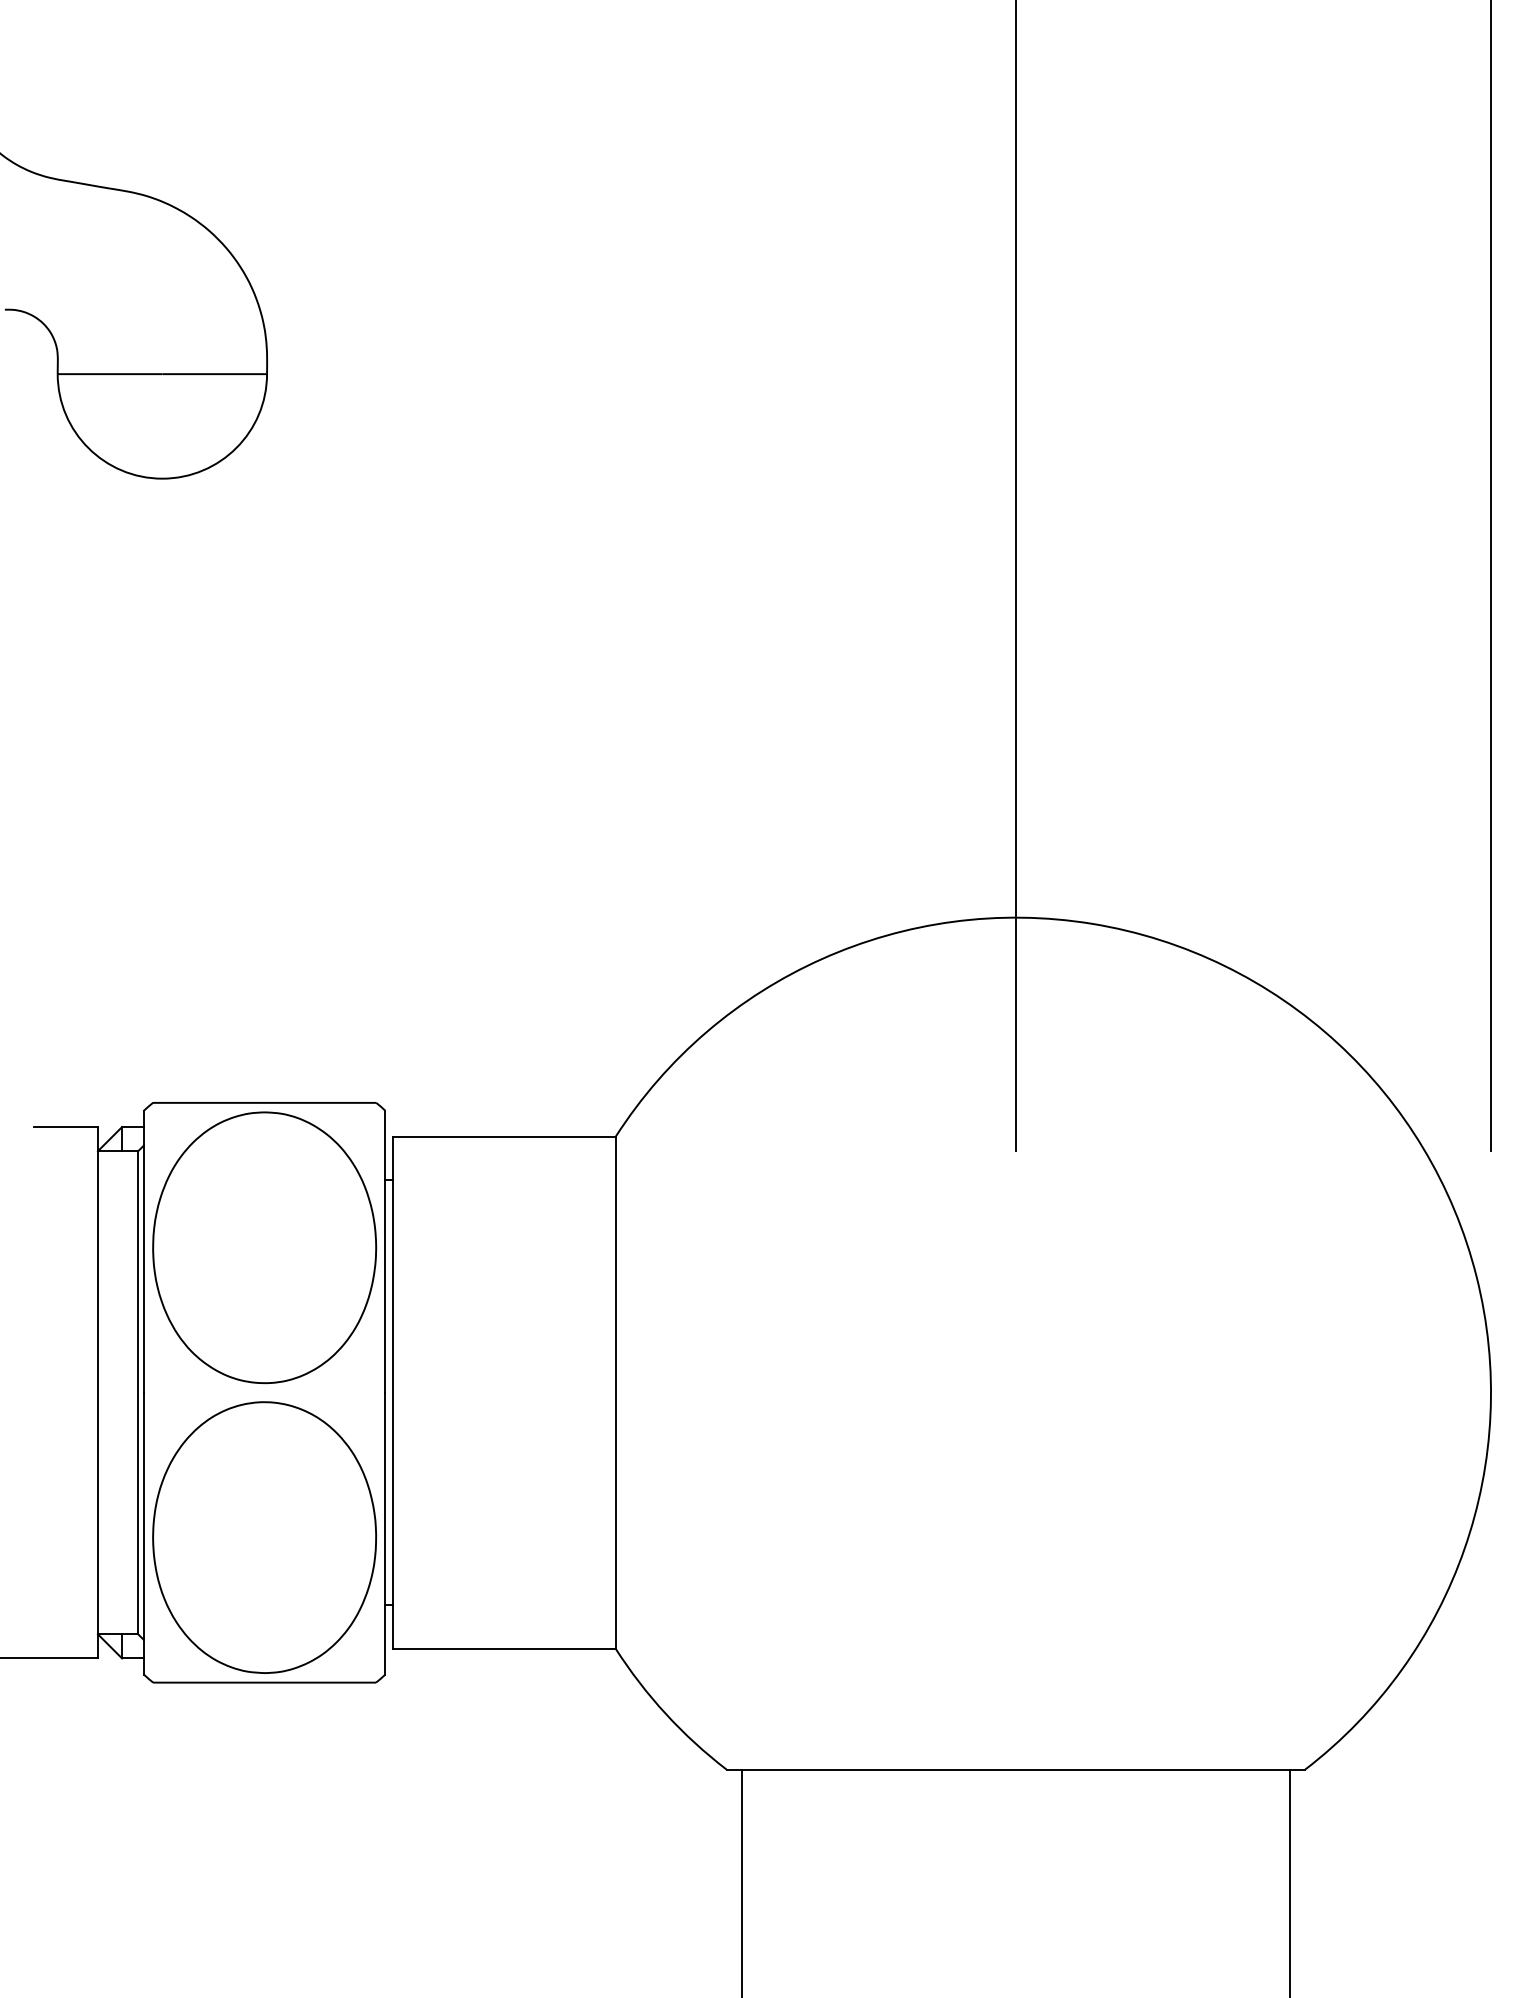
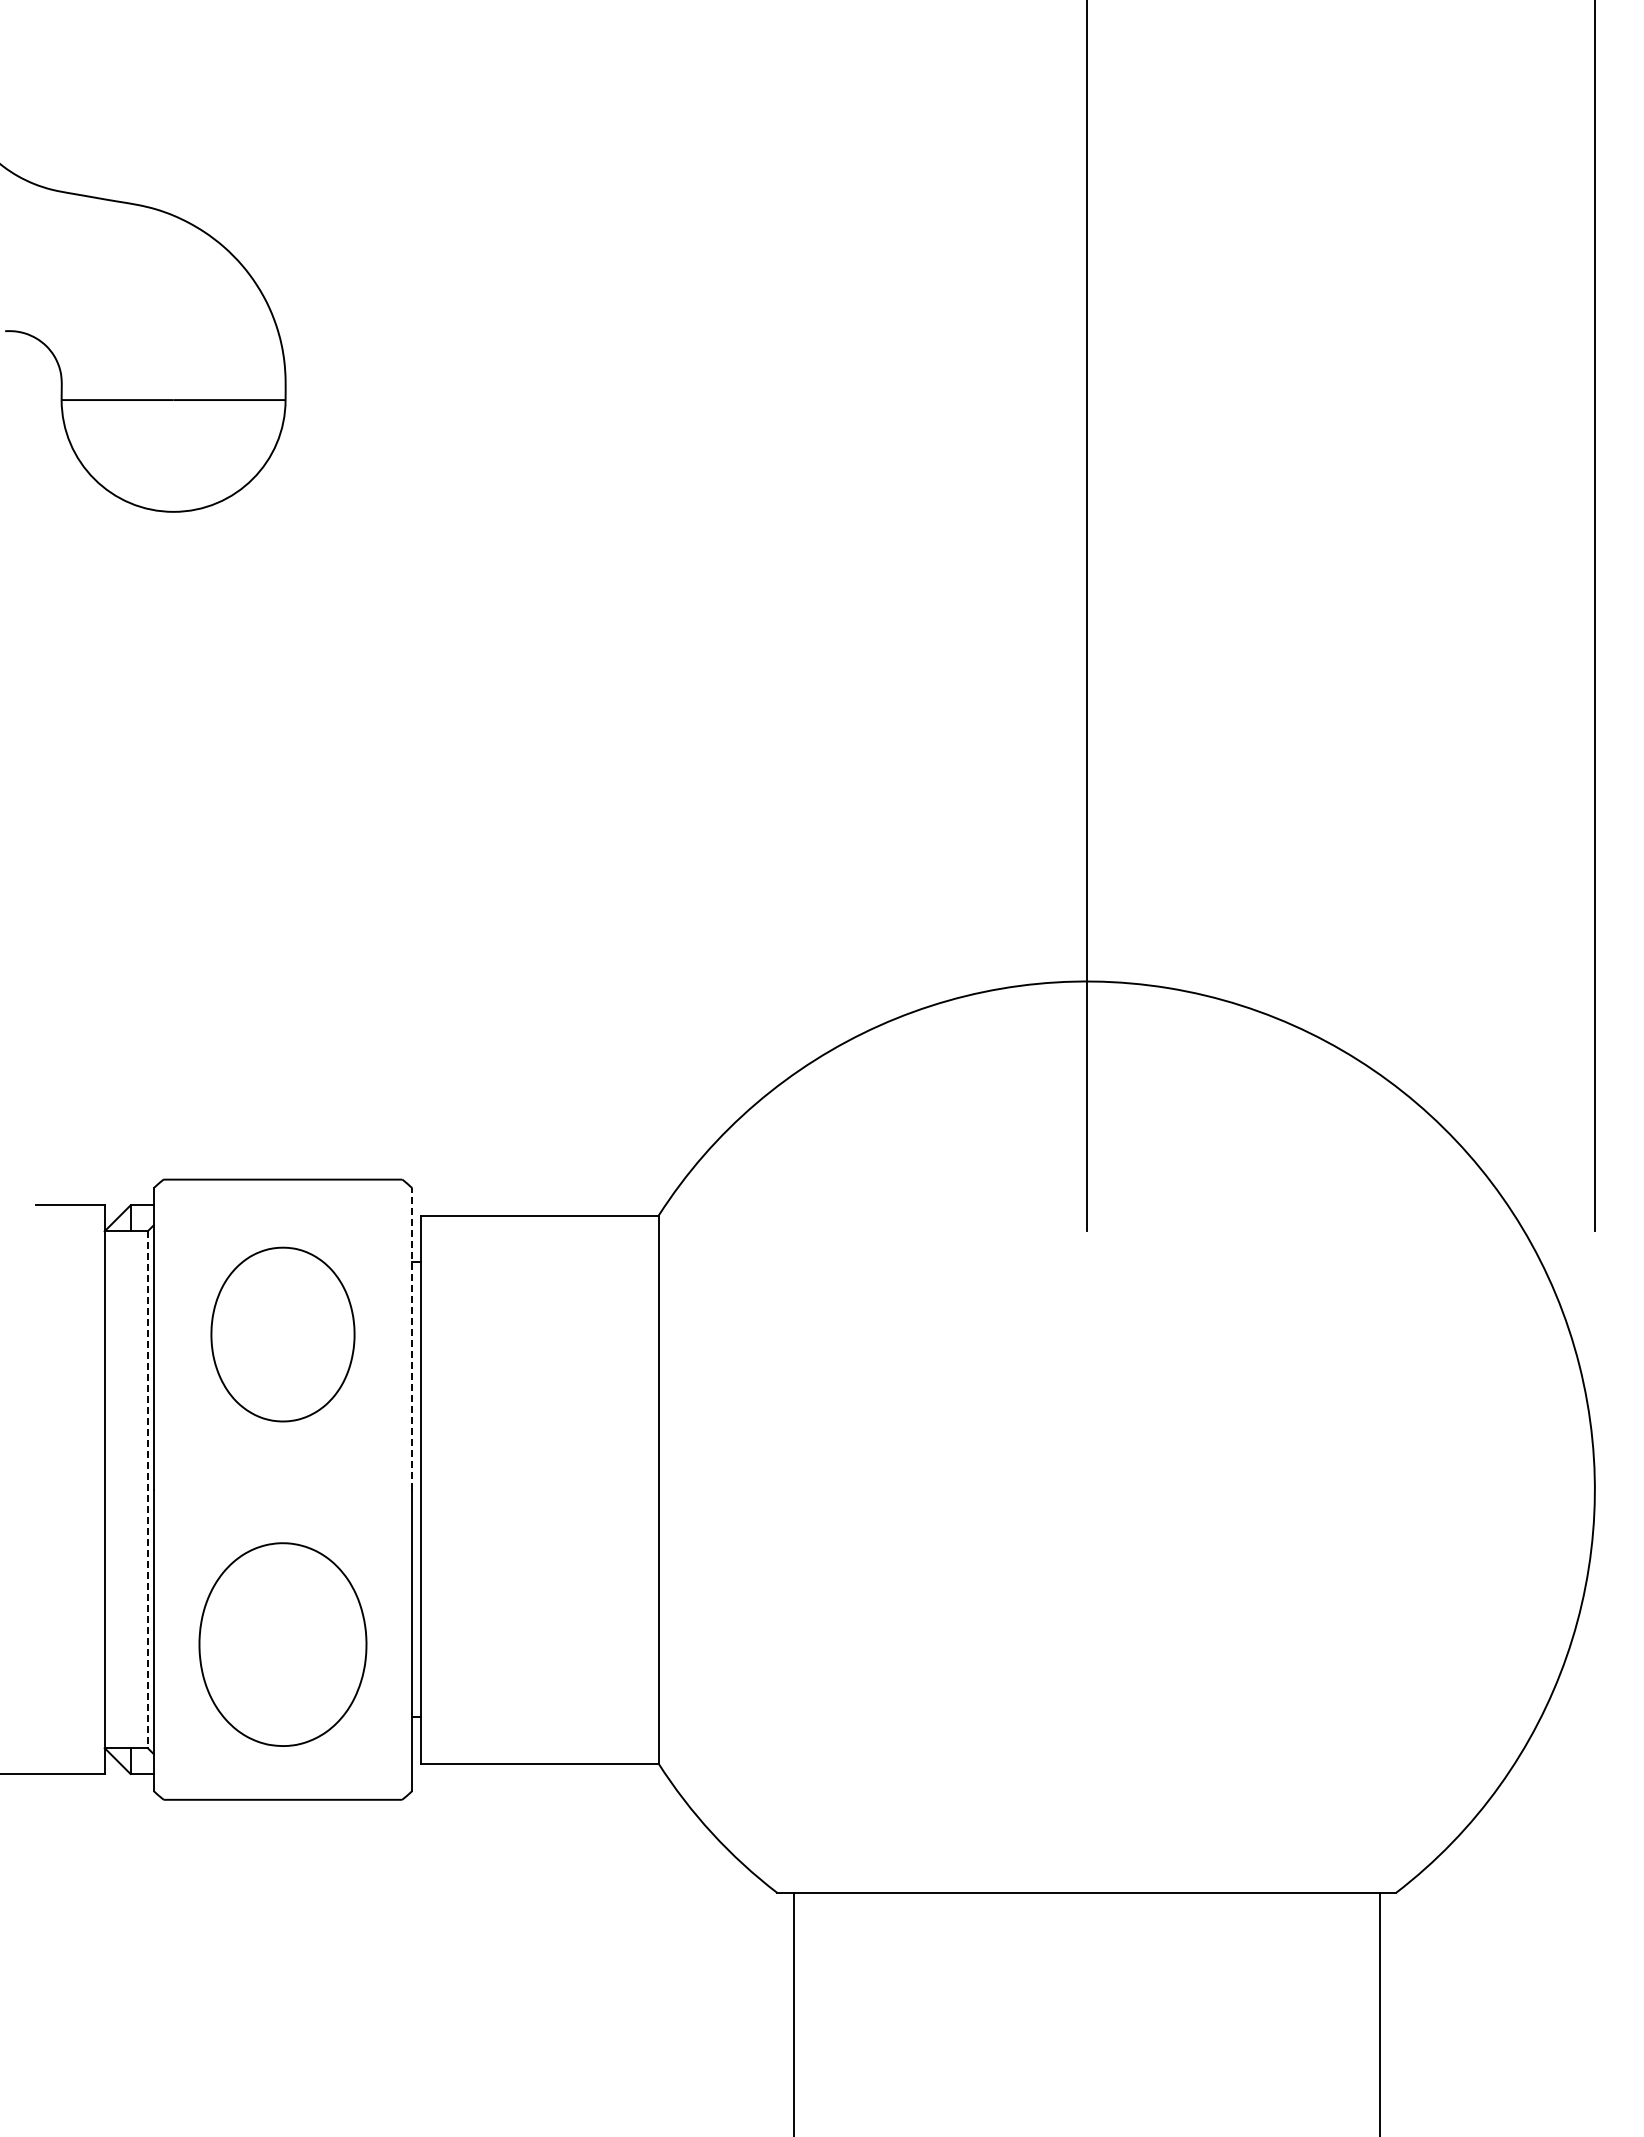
part: (264, 1247) -> (282, 1334), size x0.6
line: (385, 1251) -> (412, 1338), solid -> dashed
line: (137, 1393) -> (147, 1490), solid -> dashed
part: (264, 1537) -> (282, 1644), size x0.7

